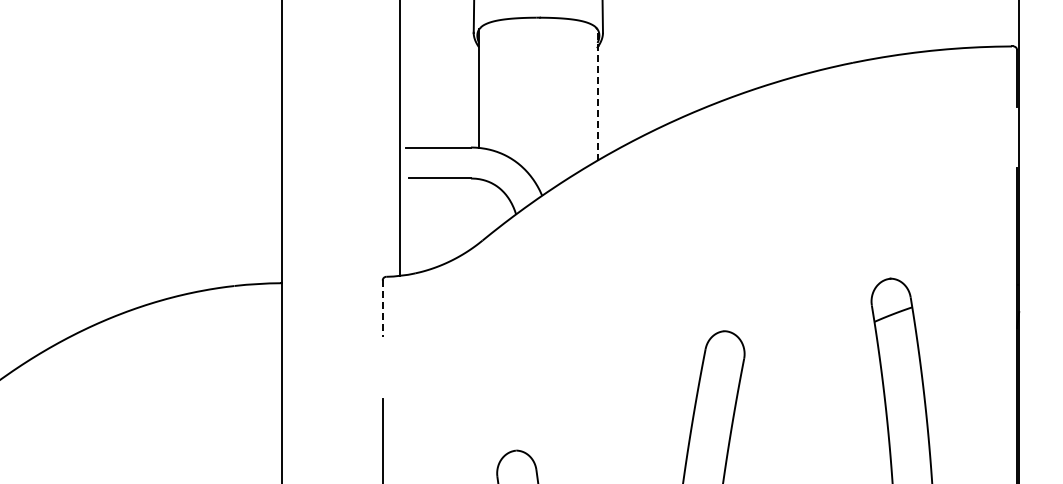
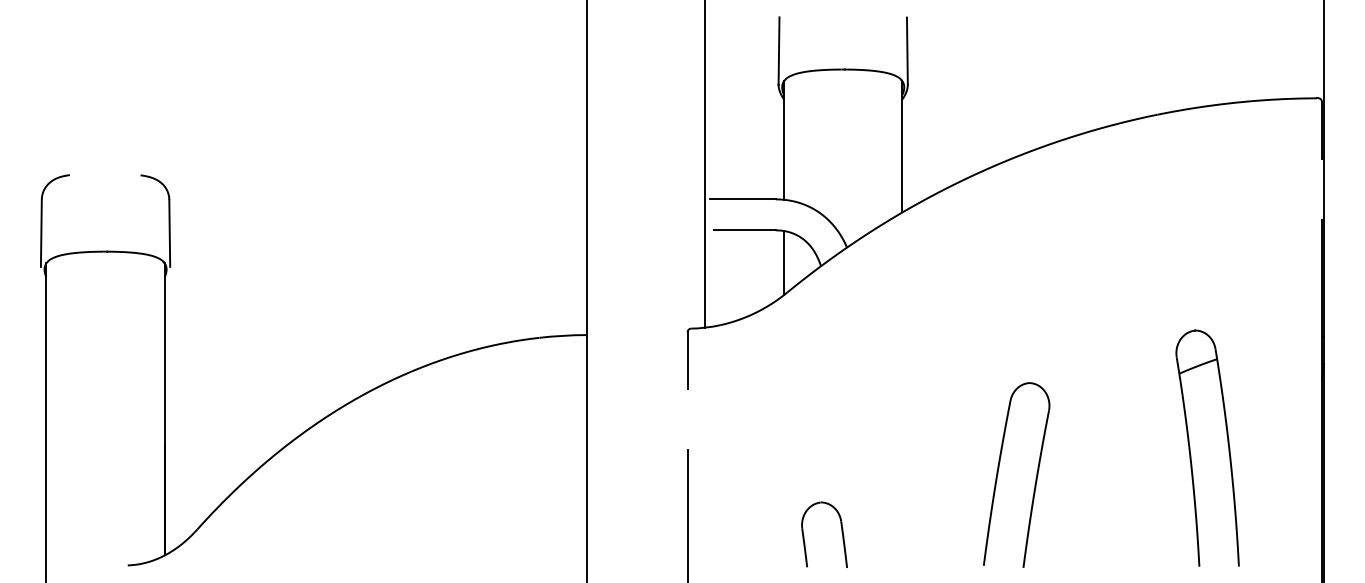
line: (597, 94) -> (902, 146), dashed -> solid
line: (479, 211) -> (784, 263), added
line: (382, 309) -> (687, 361), dashed -> solid

